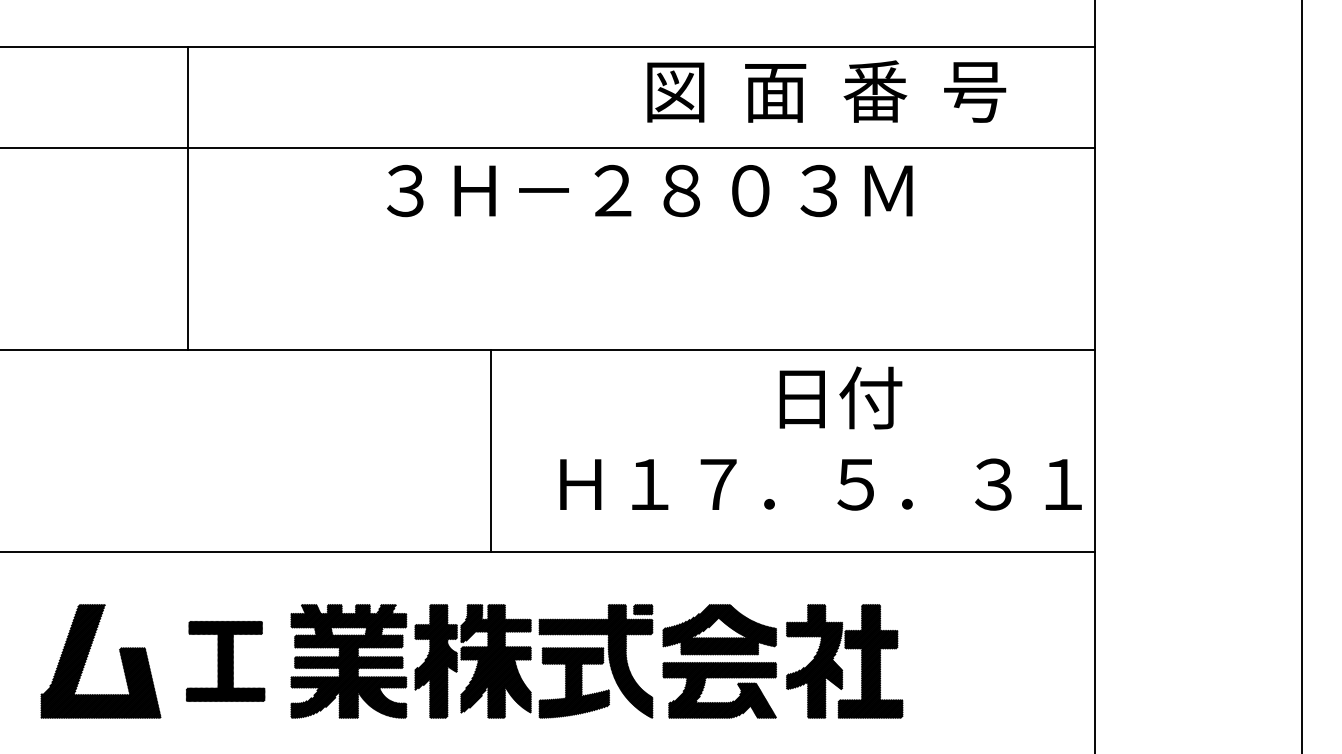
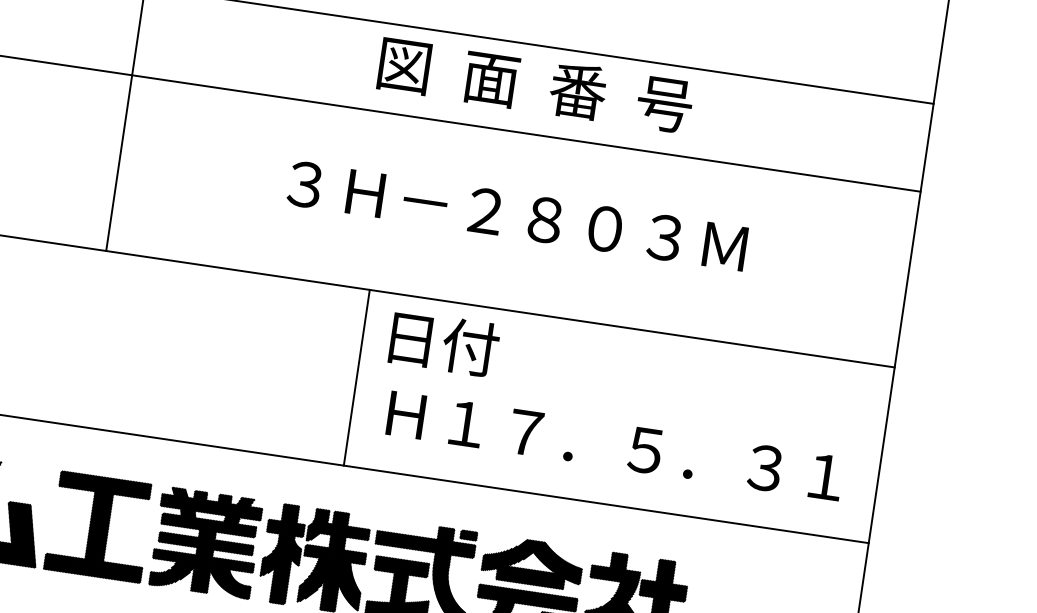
text: (826, 91) -> (535, 85), moved
text: (649, 190) -> (517, 215), moved
text: (840, 397) -> (444, 343), moved
text: (820, 484) -> (614, 445), moved
part: (225, 661) -> (99, 526), size x1.43

